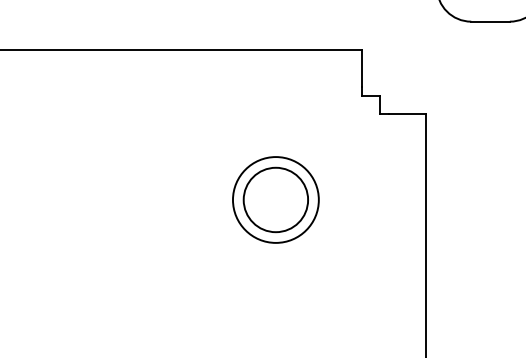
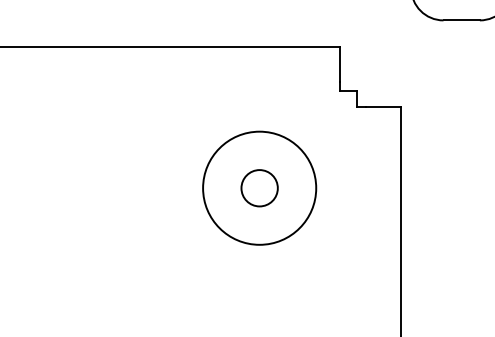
circle: (275, 199) -> (259, 187), size x0.6
circle: (275, 199) -> (259, 187), size x1.4

